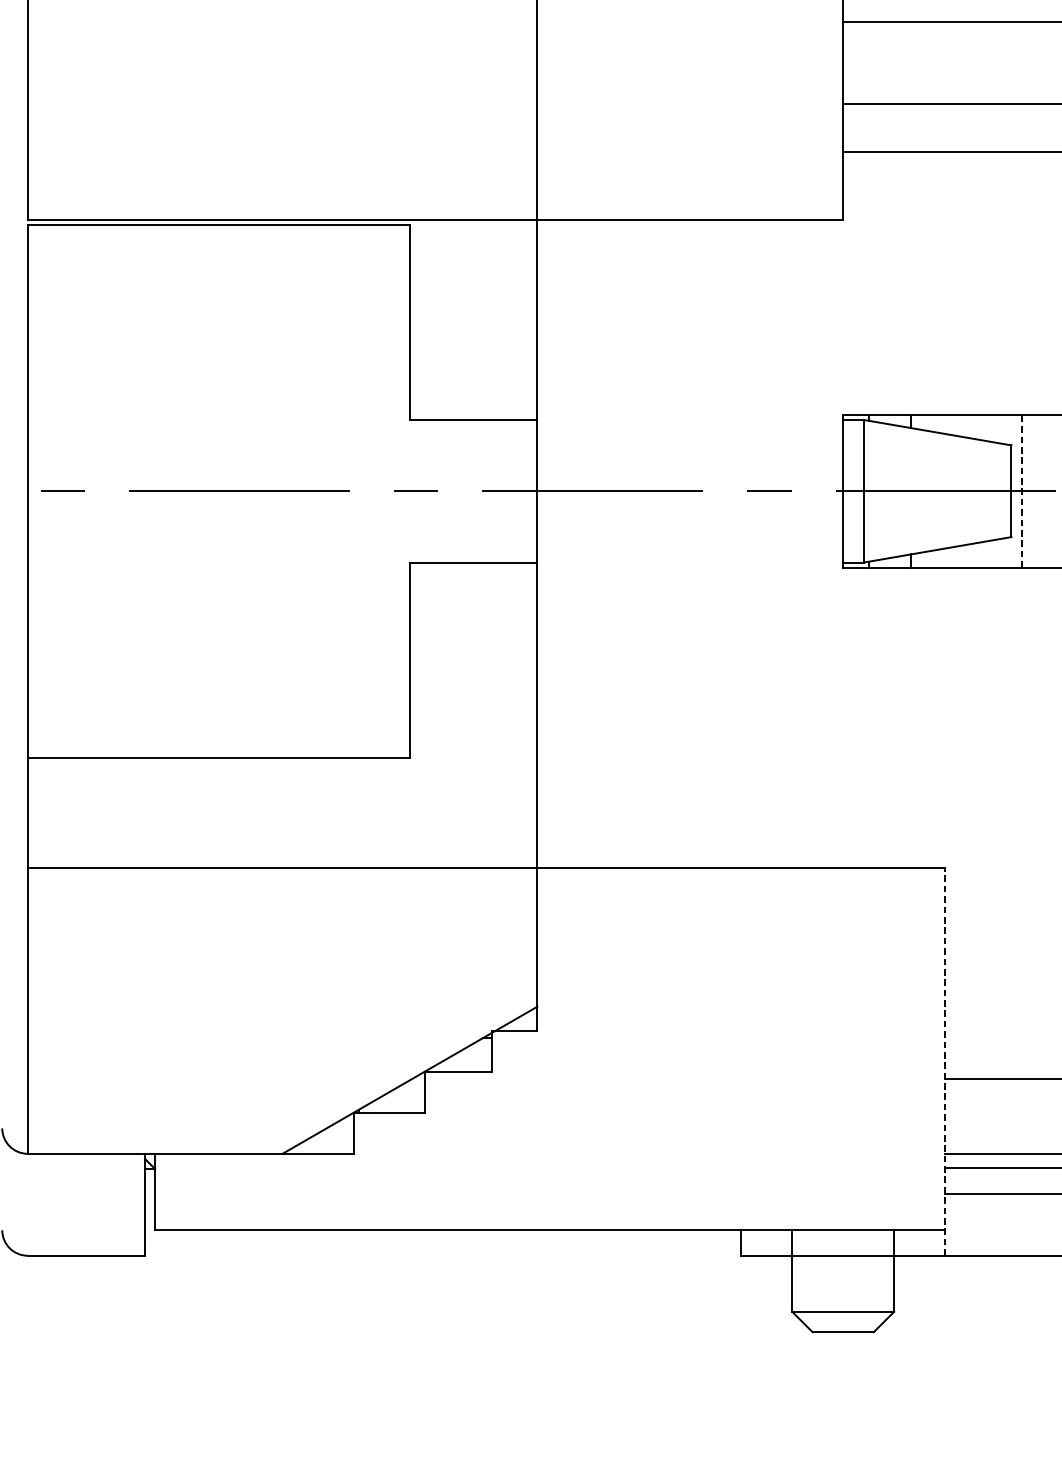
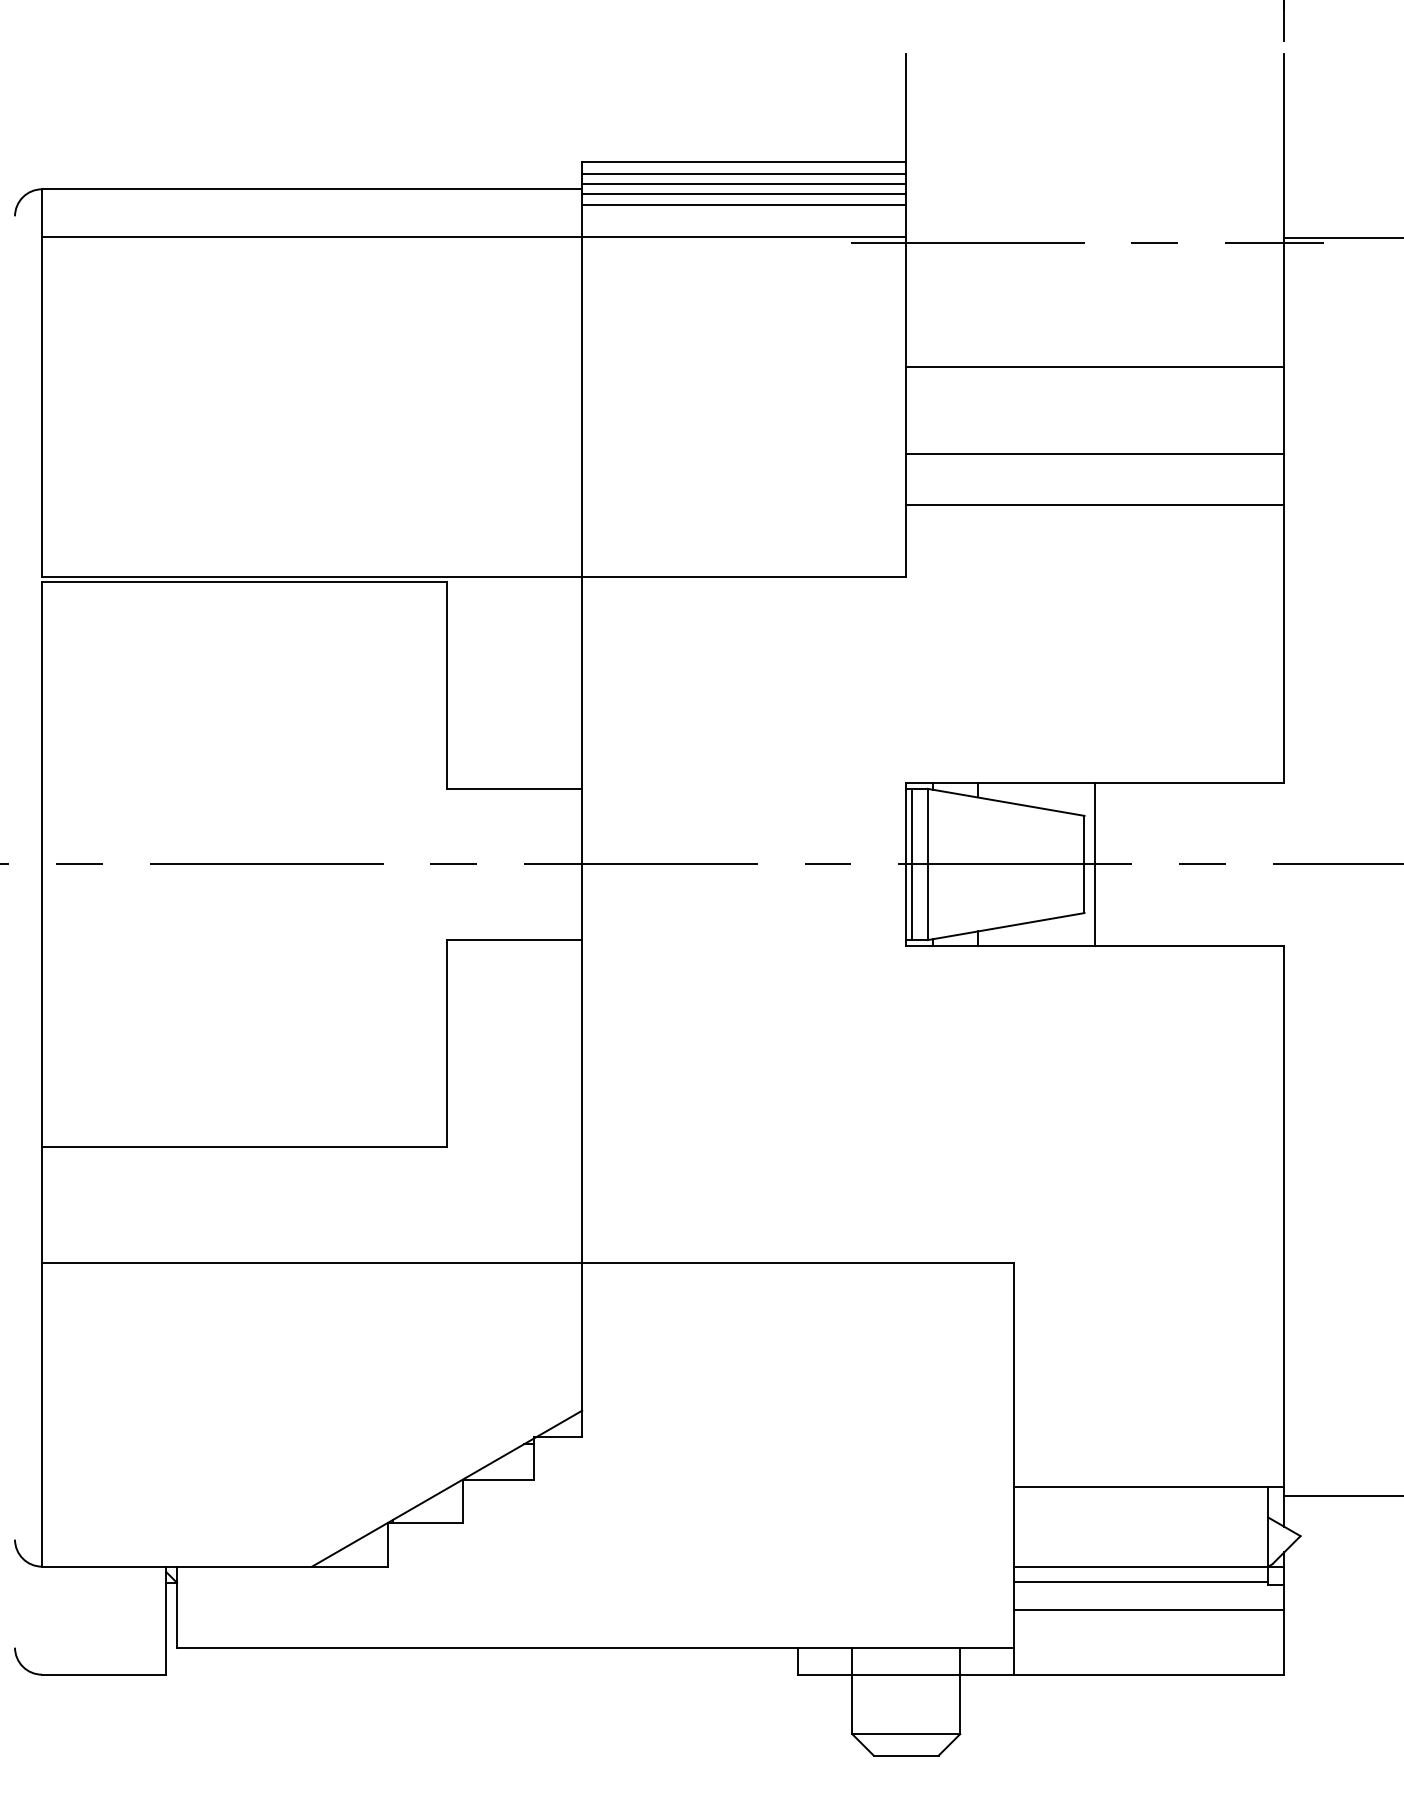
line: (1021, 490) -> (1095, 863), dashed -> solid
line: (848, 491) -> (911, 864), added
line: (945, 1061) -> (1014, 1468), dashed -> solid

